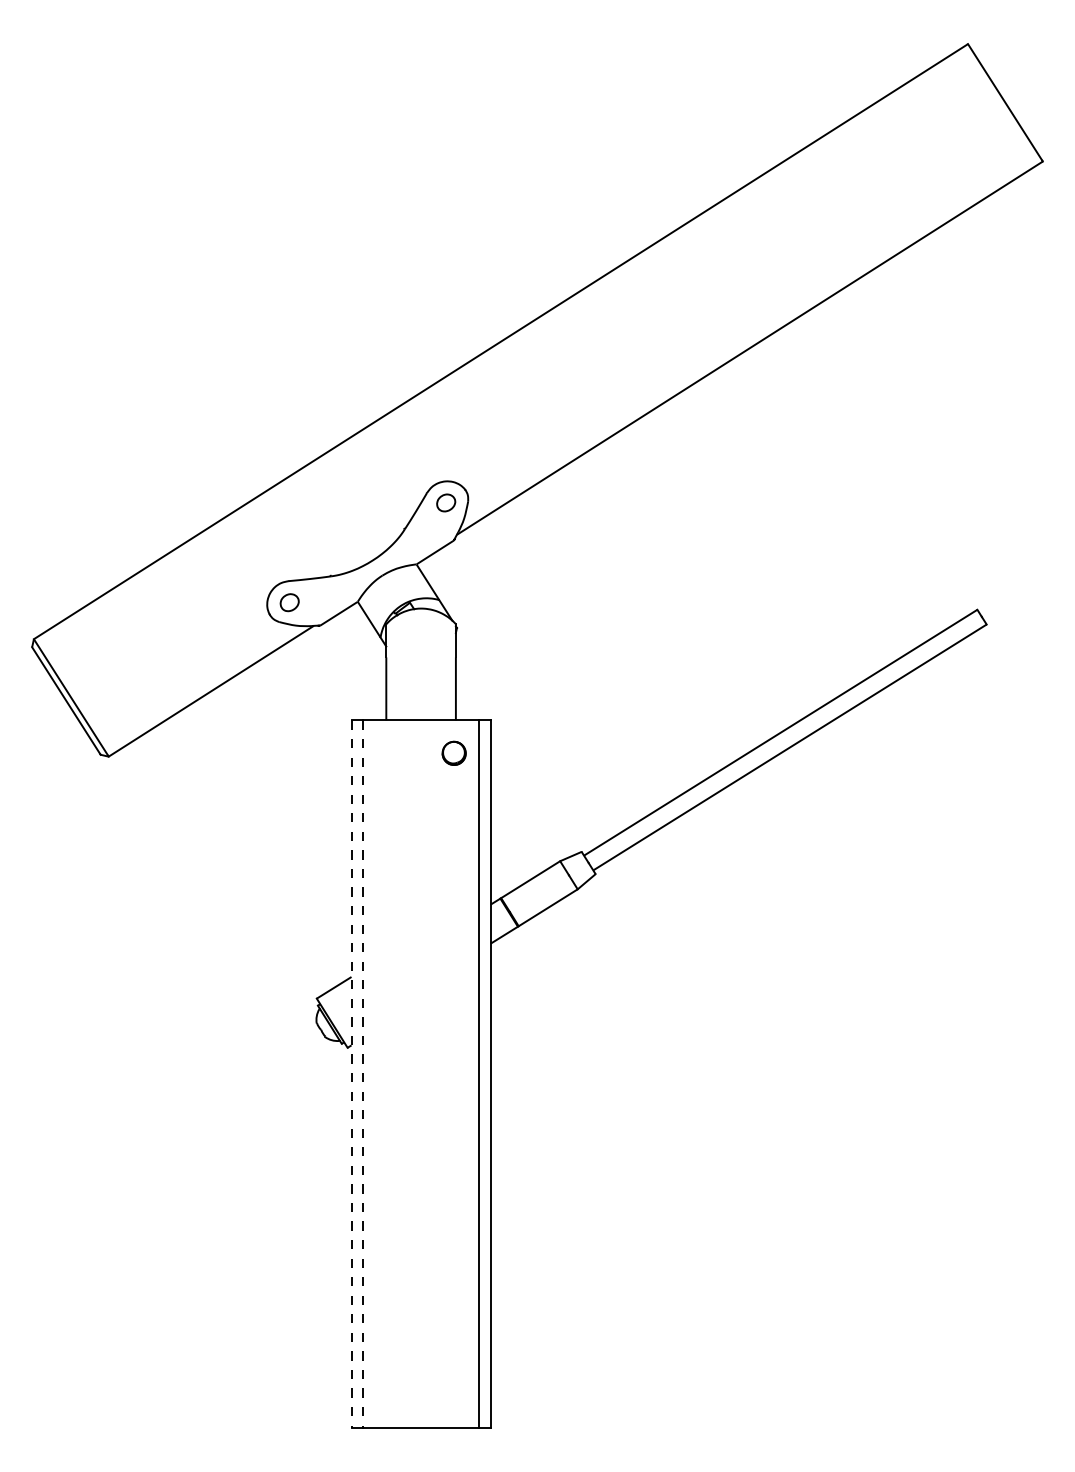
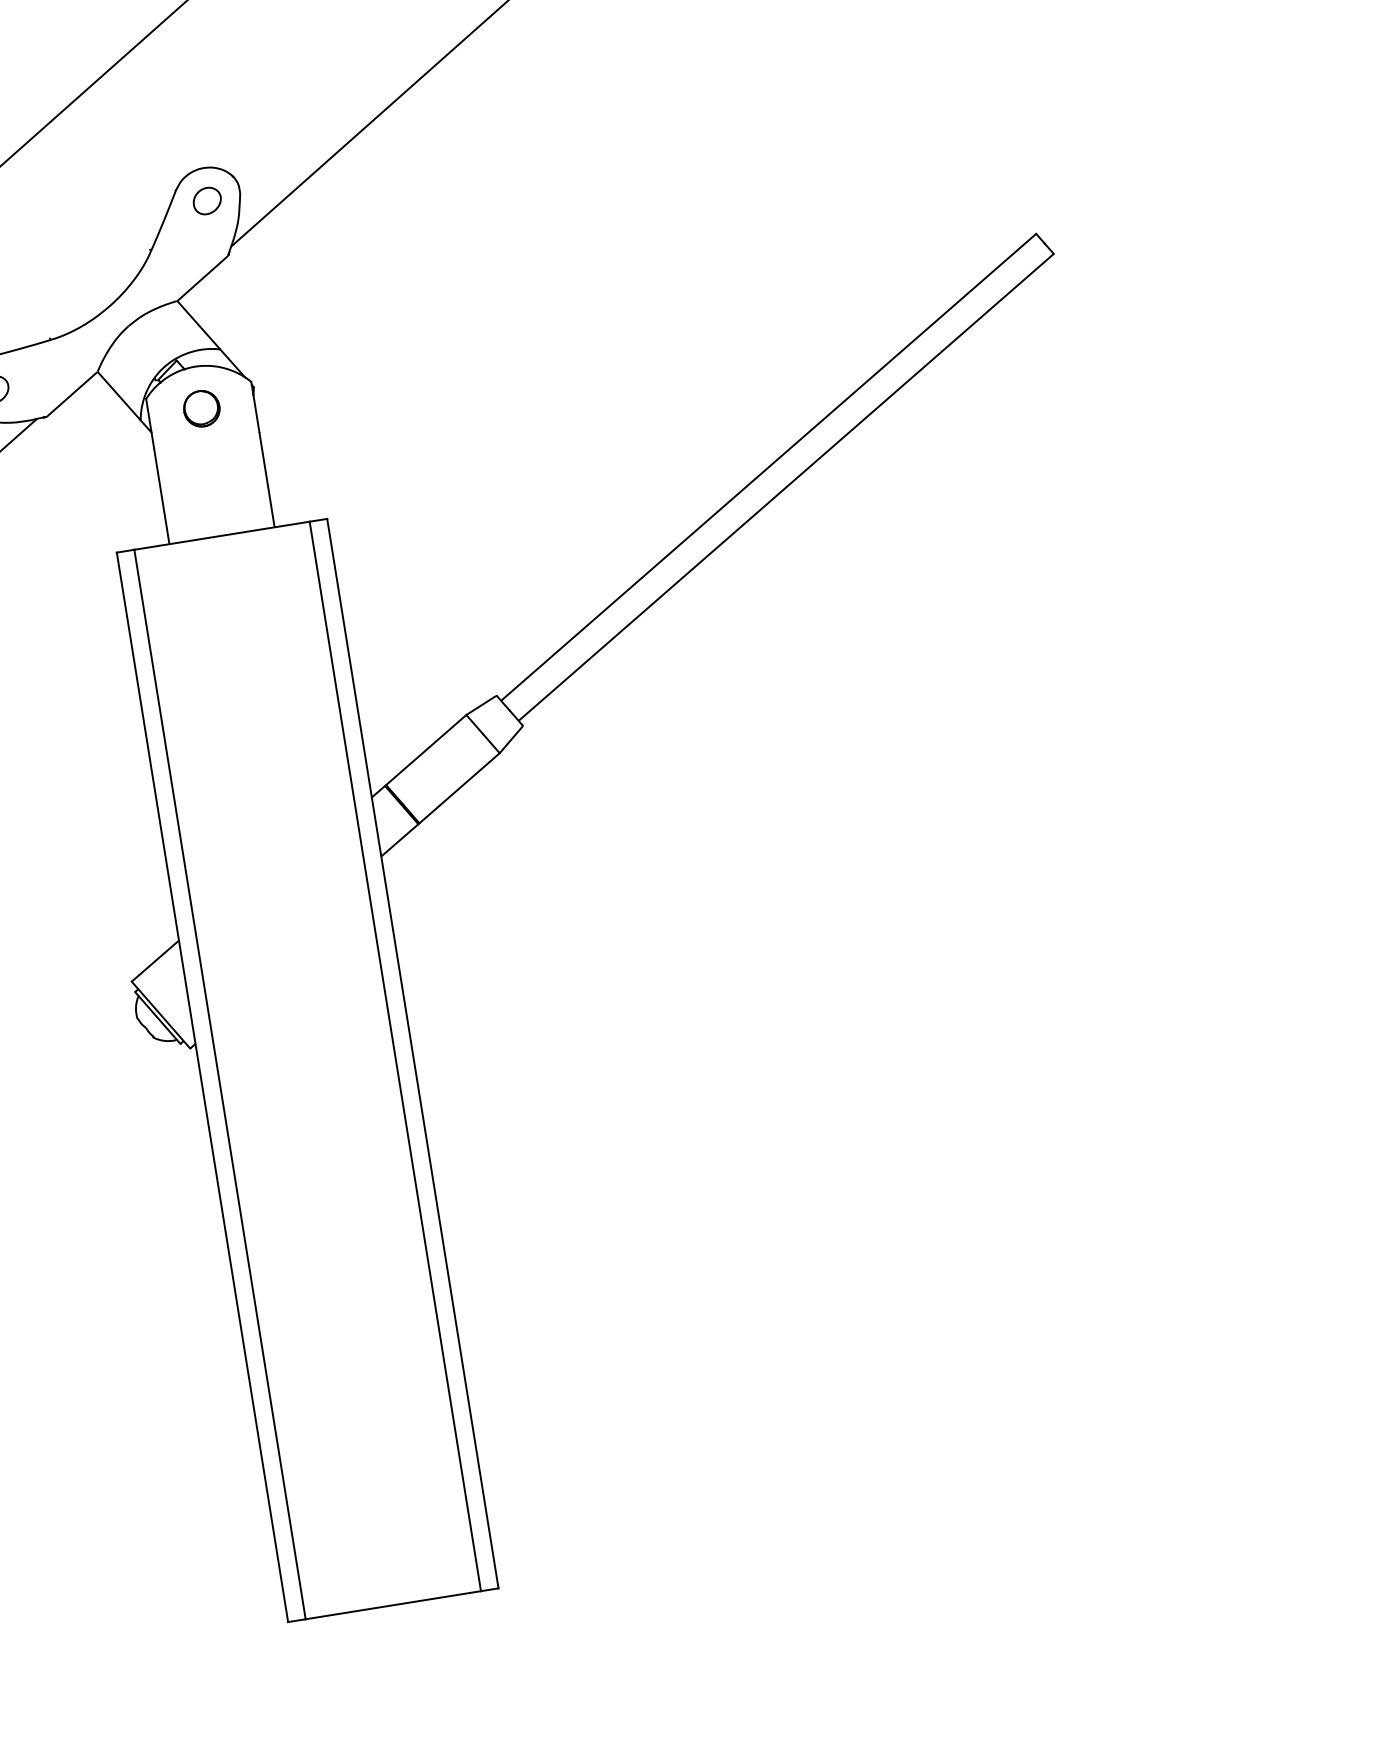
part: (453, 752) -> (200, 407), moved
line: (351, 1074) -> (202, 1087), dashed -> solid
line: (363, 1074) -> (220, 1085), dashed -> solid

